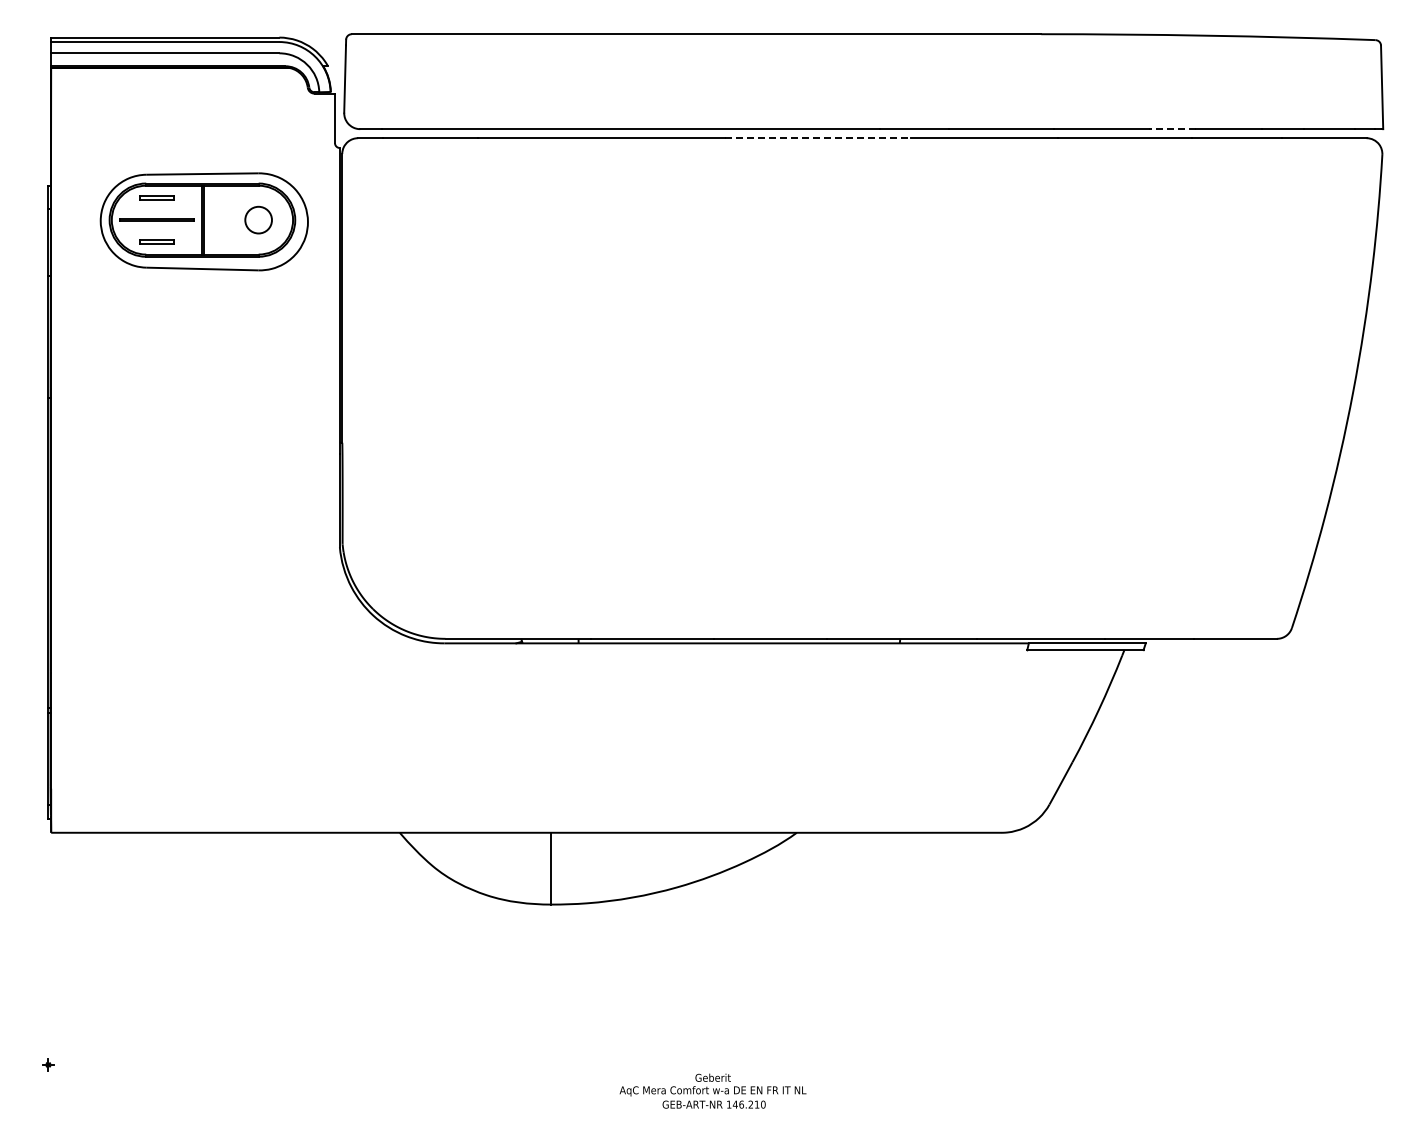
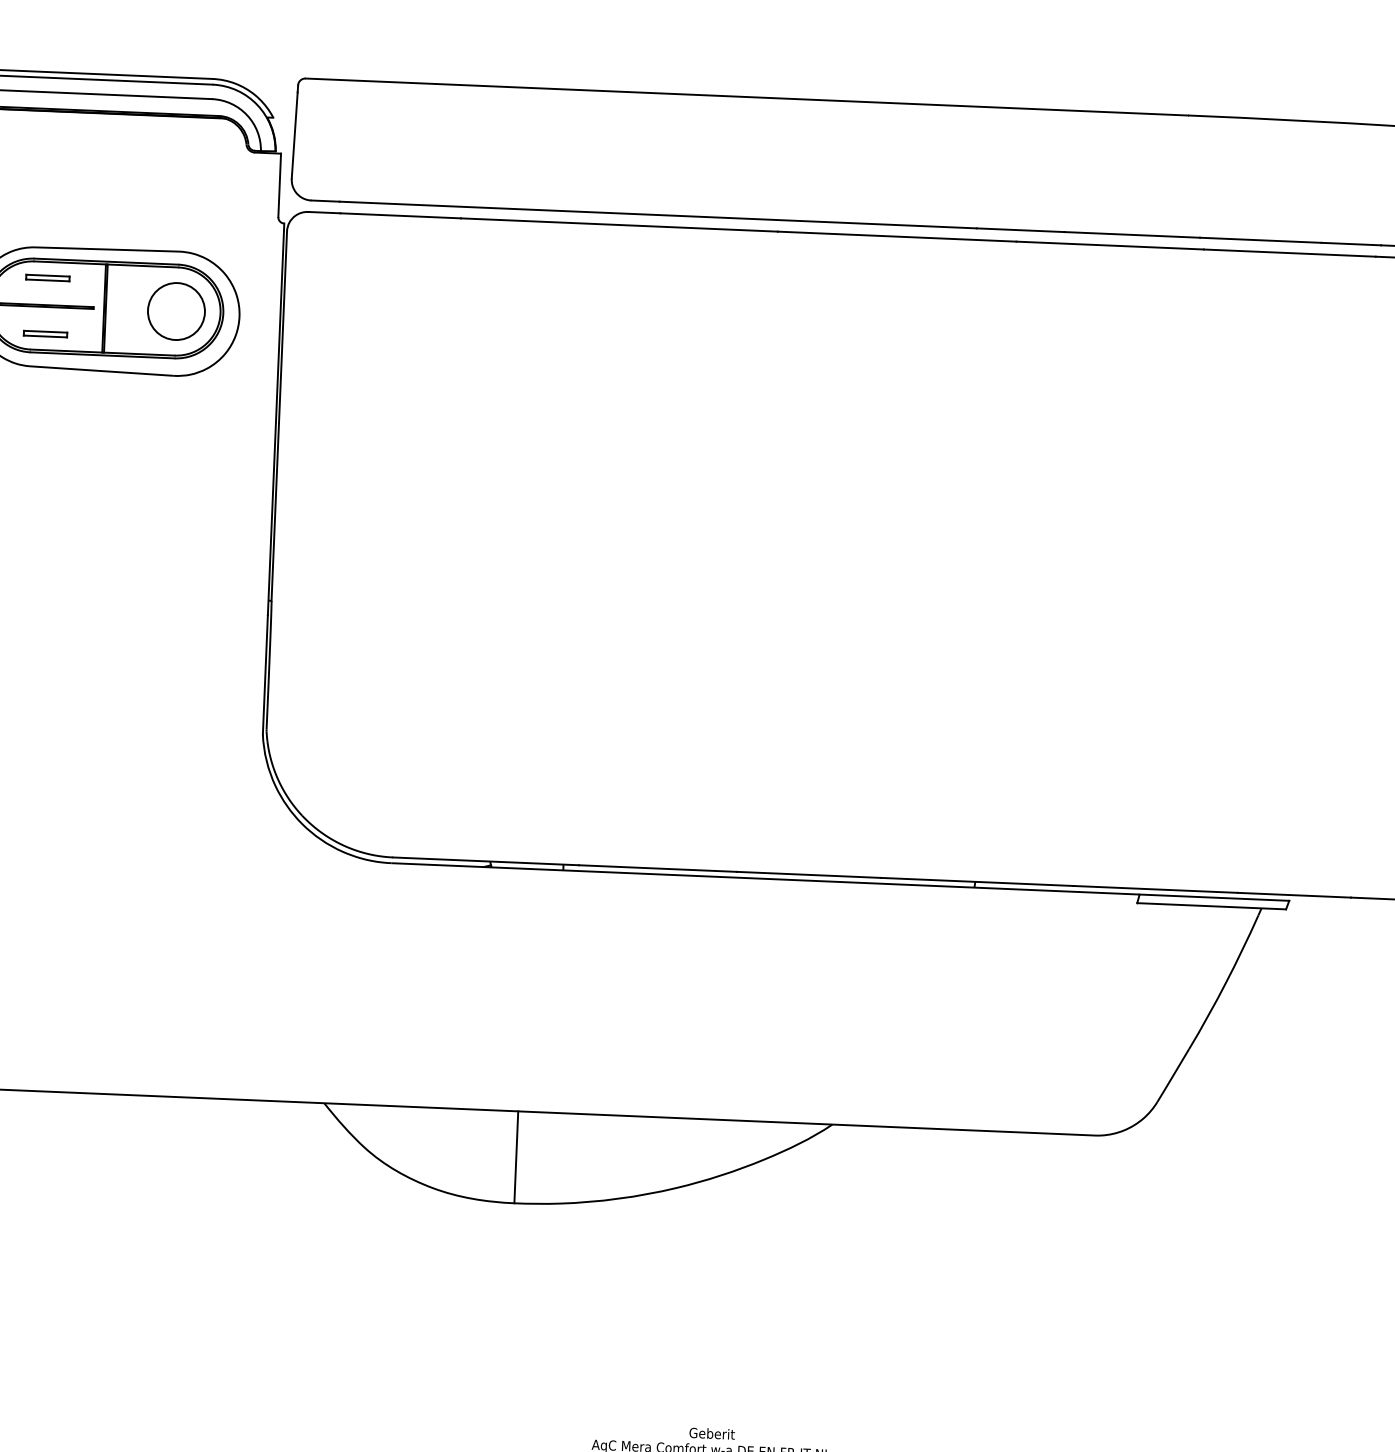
line: (1172, 129) -> (1351, 244), dashed -> solid
line: (818, 138) -> (897, 237), dashed -> solid
circle: (258, 219) -> (176, 310), size x1.67

